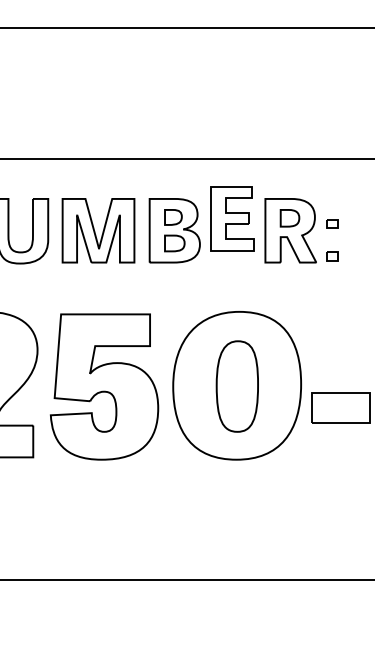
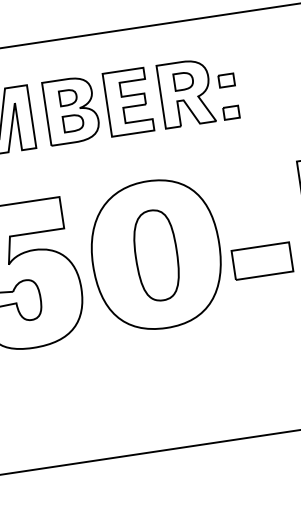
part: (232, 218) -> (128, 101), moved
part: (332, 223) -> (226, 80), size x1.43
part: (332, 256) -> (231, 112), size x1.43

